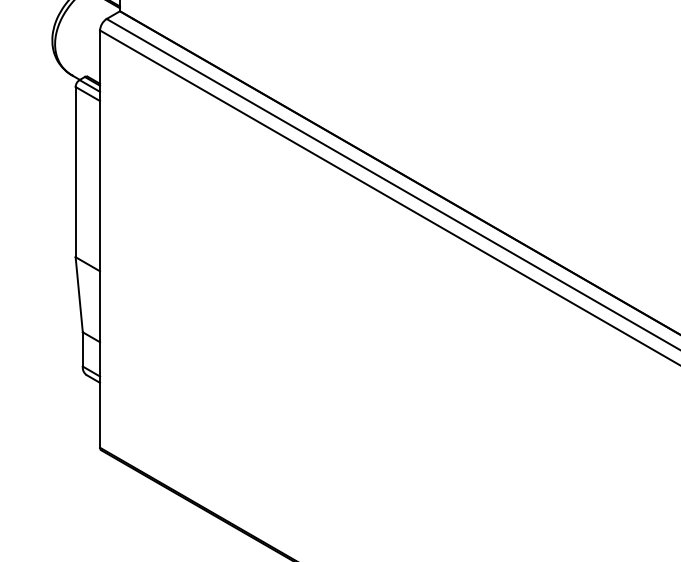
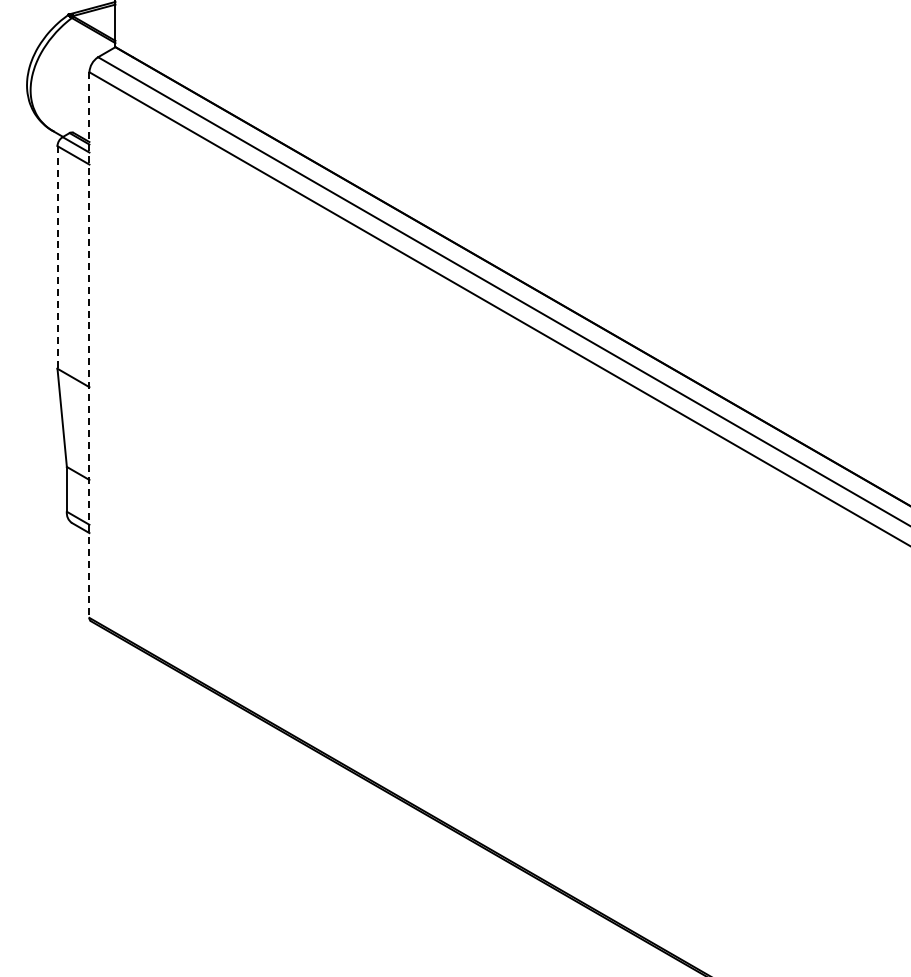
line: (75, 172) -> (57, 257), solid -> dashed
line: (100, 239) -> (89, 345), solid -> dashed

